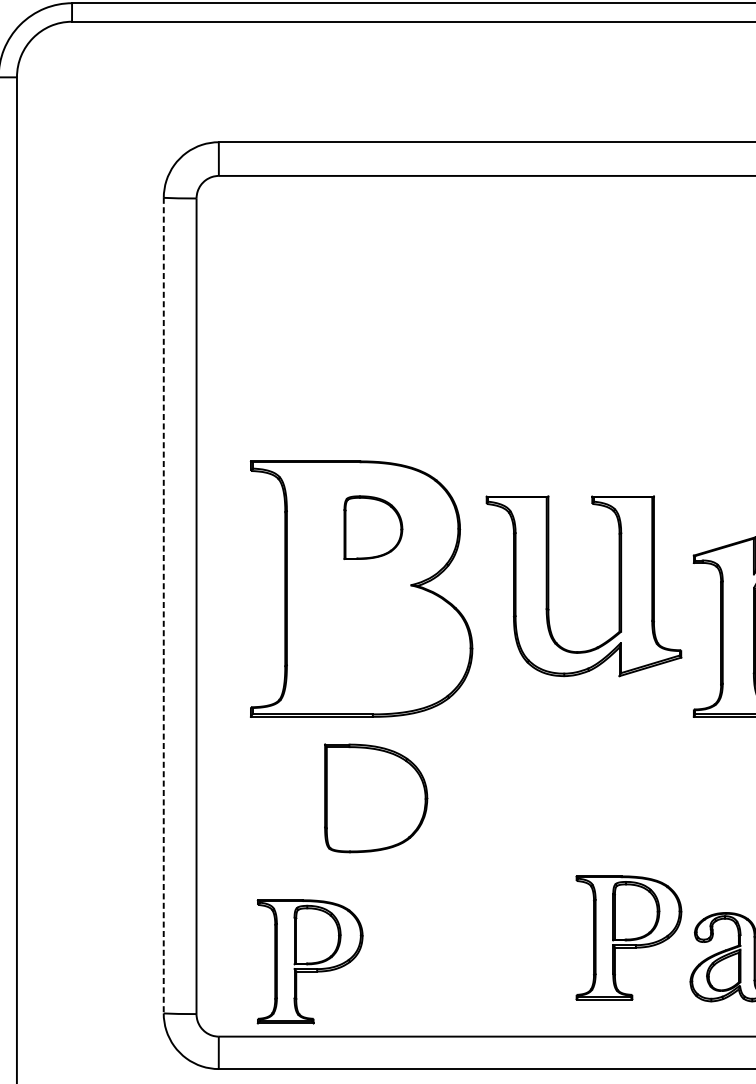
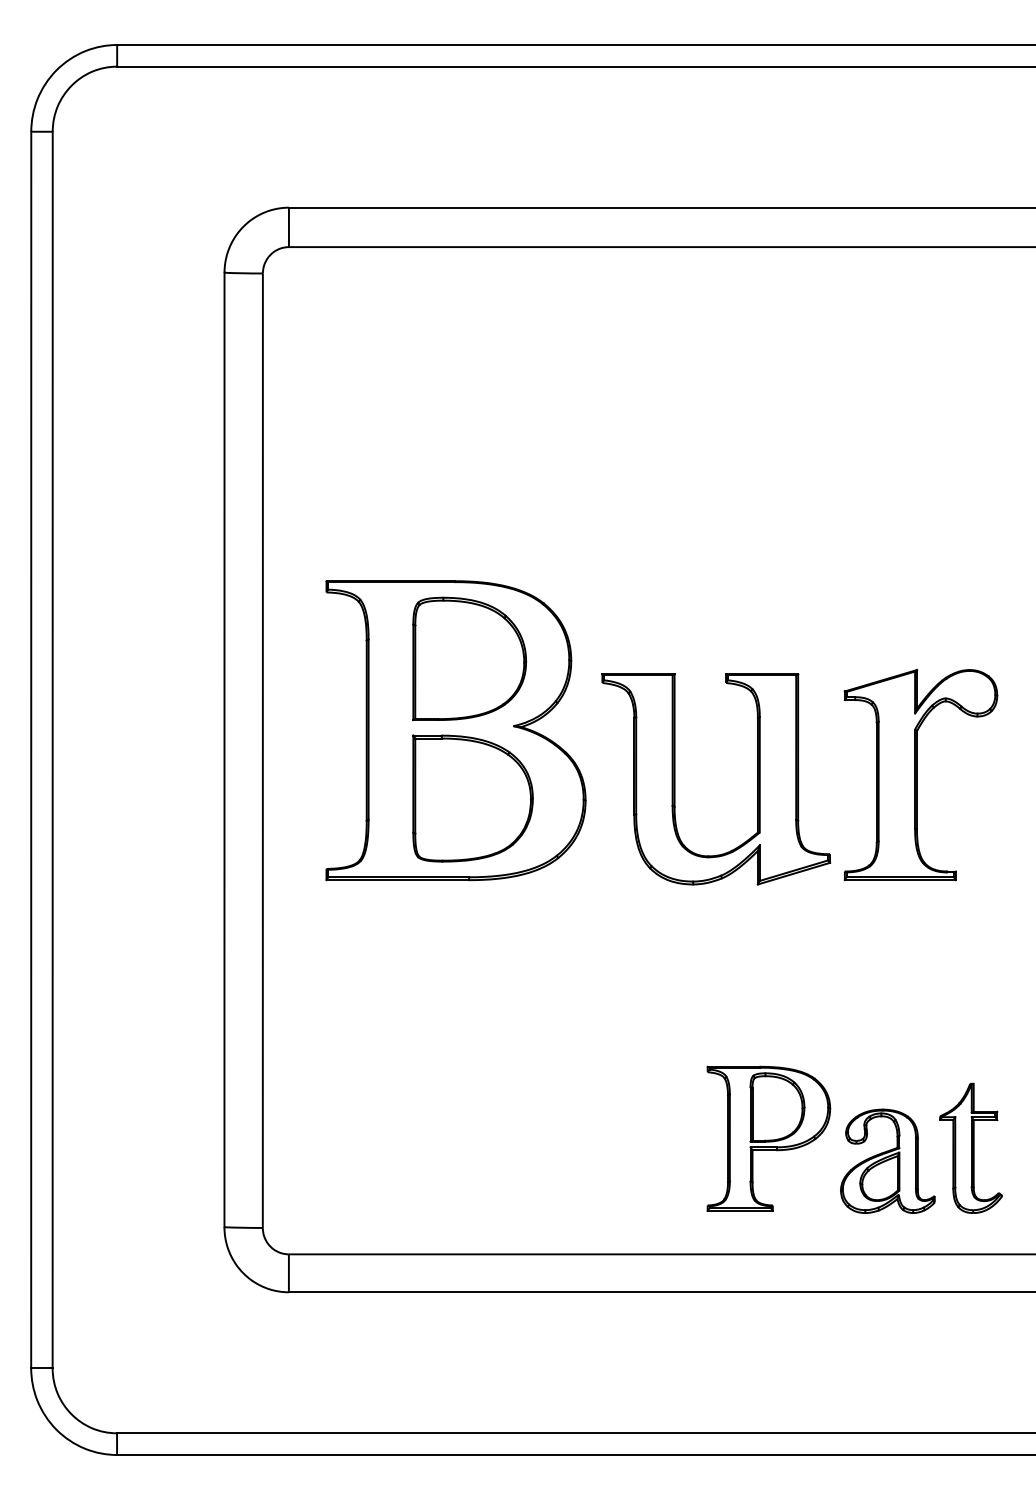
part: (373, 527) -> (469, 658), size x1.67
part: (549, 586) -> (675, 779), moved
line: (163, 606) -> (224, 750), dashed -> solid
part: (375, 798) -> (472, 798), moved
part: (309, 961) -> (395, 1166), removed

